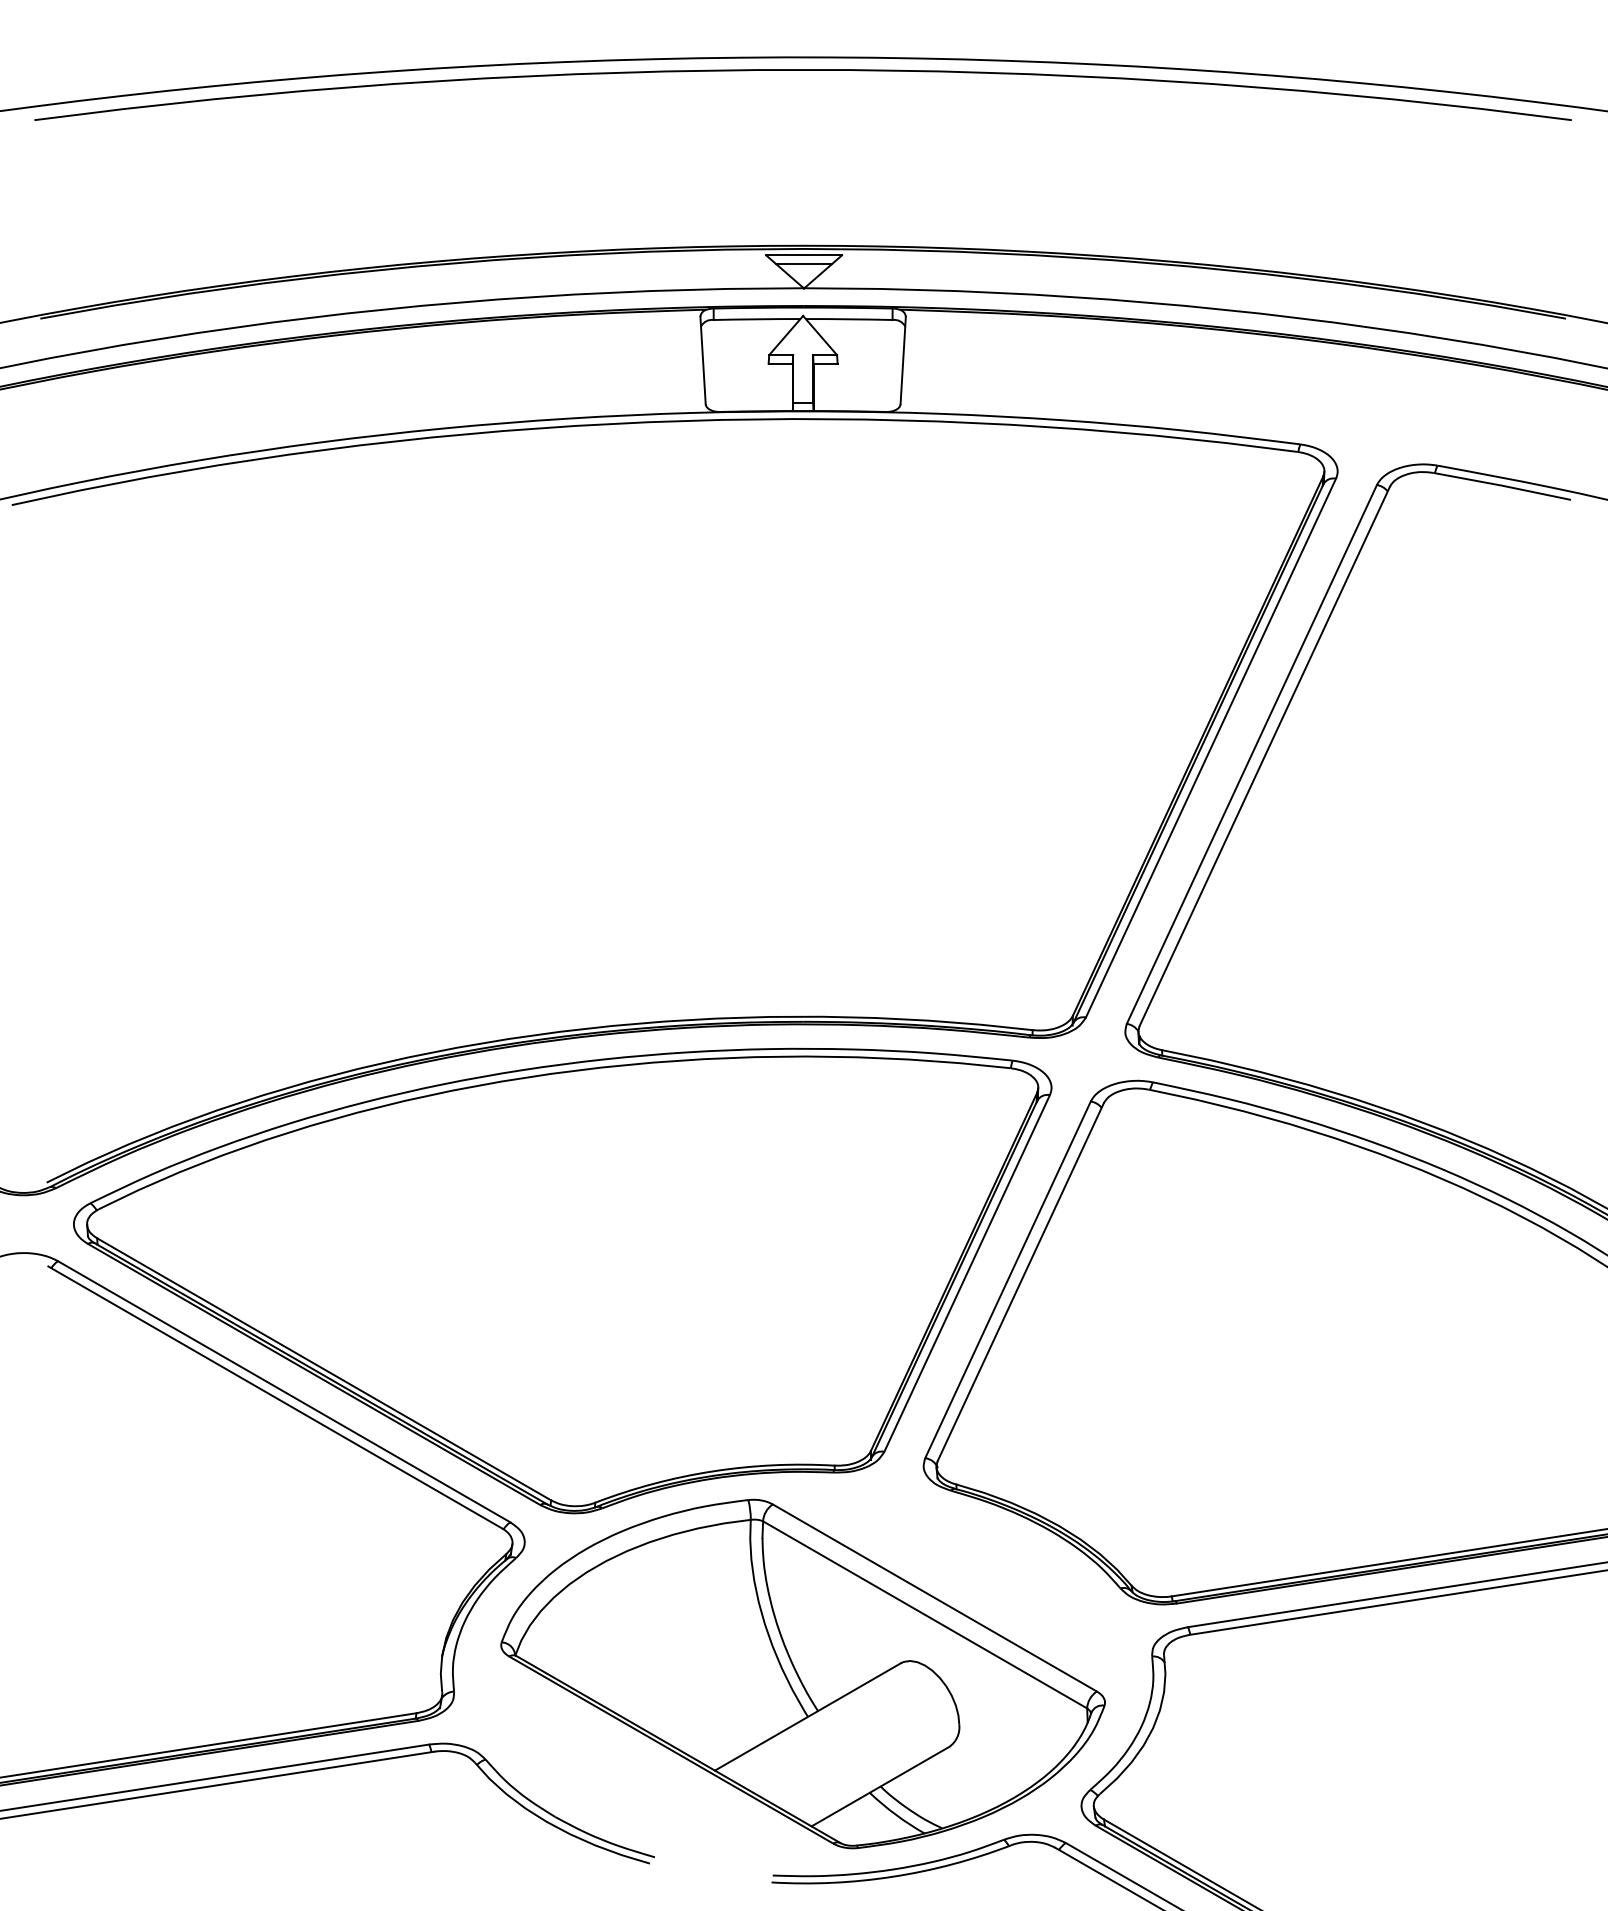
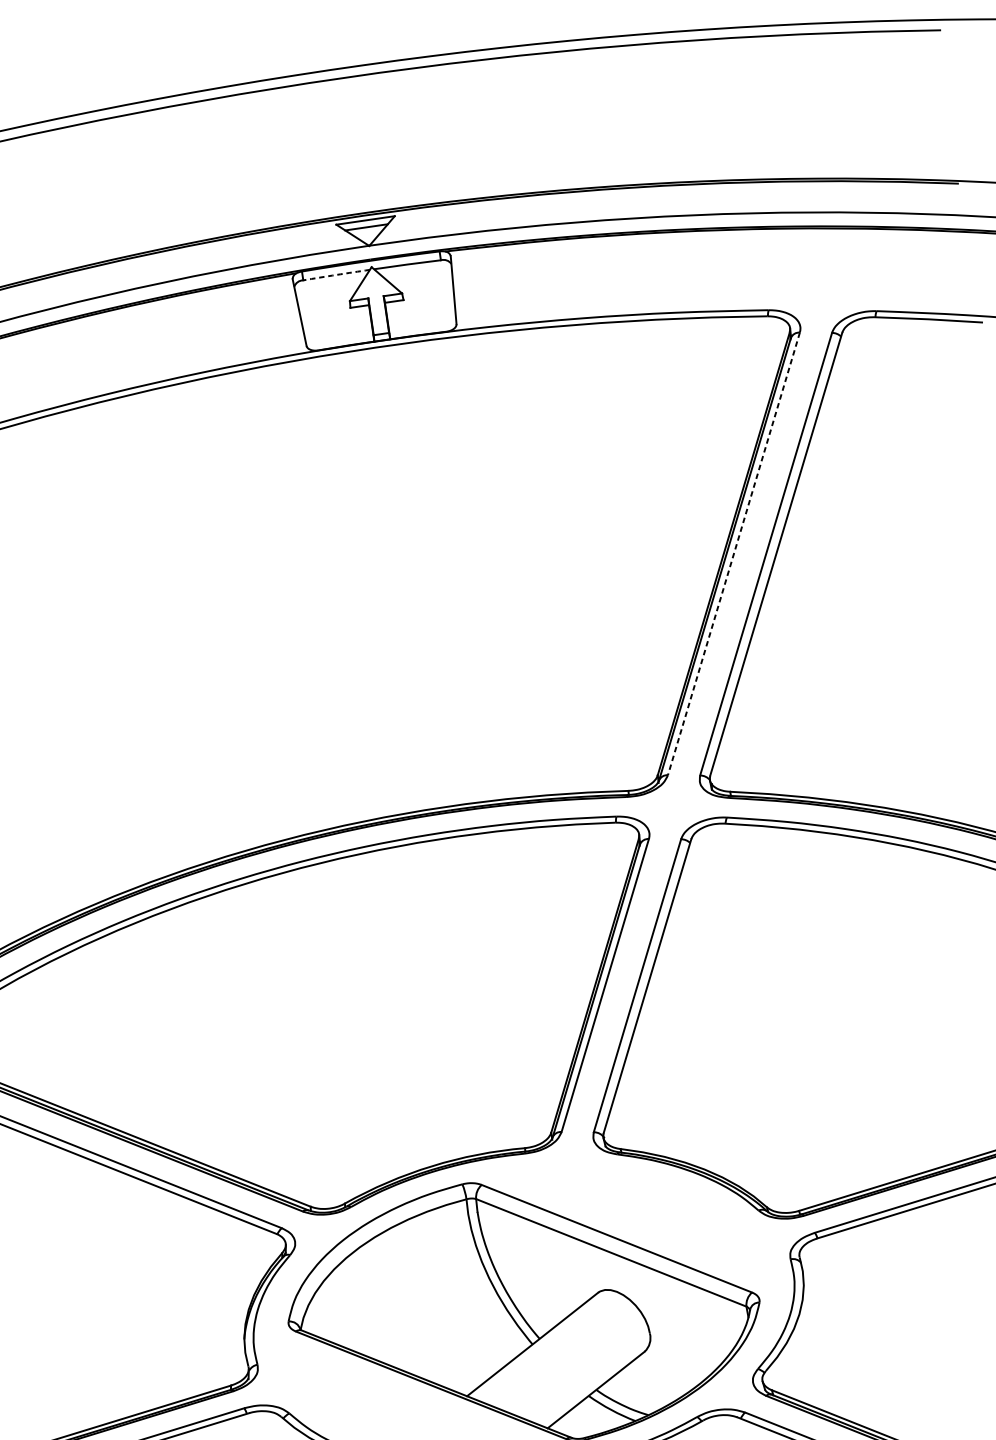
arc: (757, 319) -> (336, 275), solid -> dashed
line: (1210, 748) -> (733, 554), solid -> dashed

